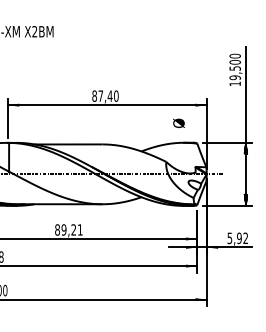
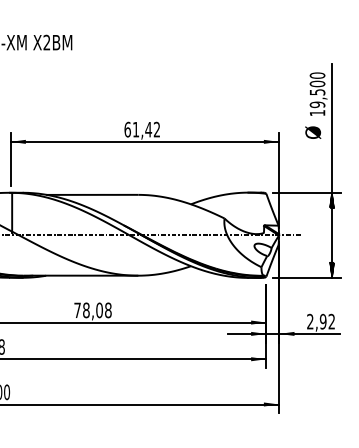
text: (105, 95) -> (142, 128), 87,40 -> 61,42
text: (178, 122) -> (312, 131), moved
text: (68, 229) -> (92, 309), 89,21 -> 78,08
text: (229, 238) -> (309, 321), 5,92 -> 2,92

